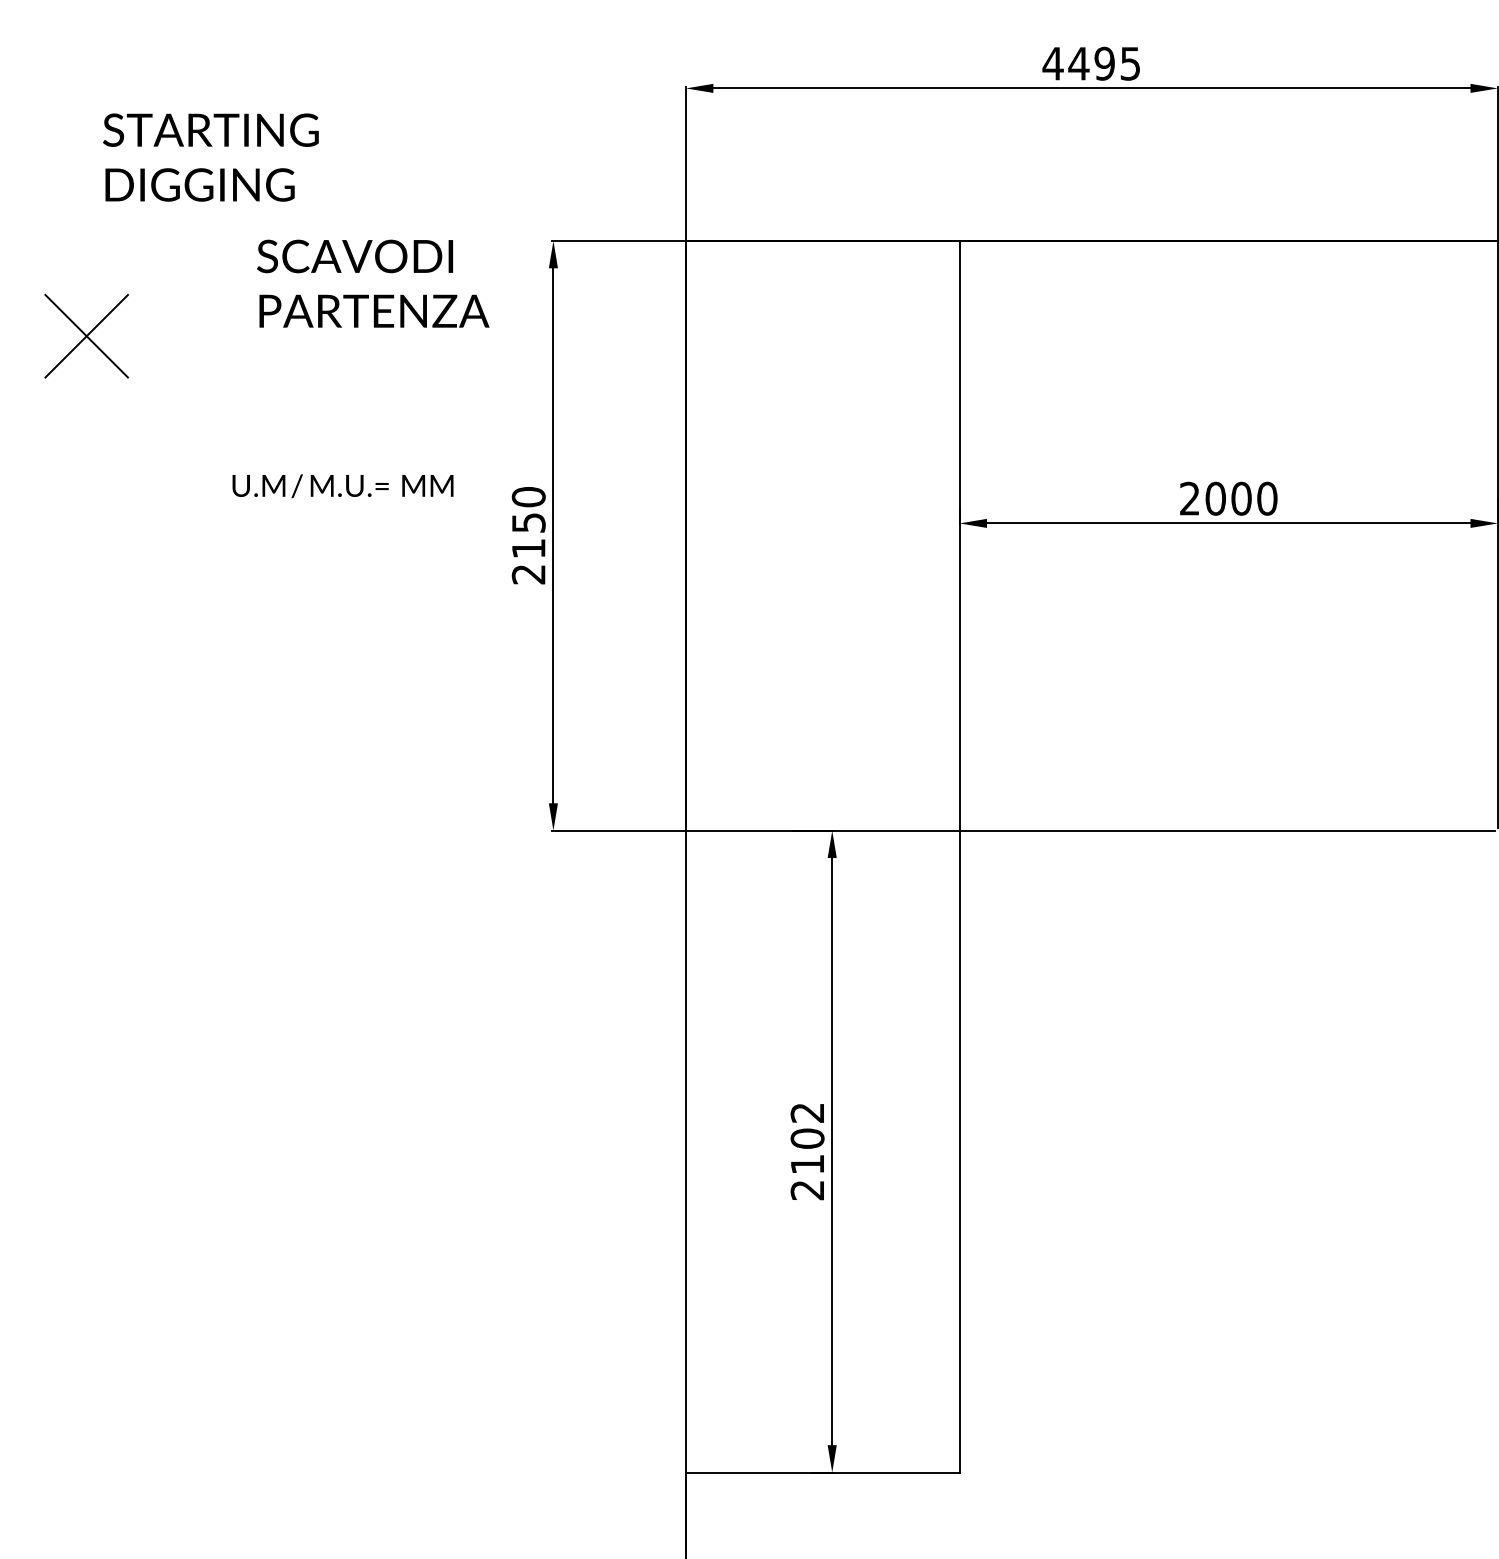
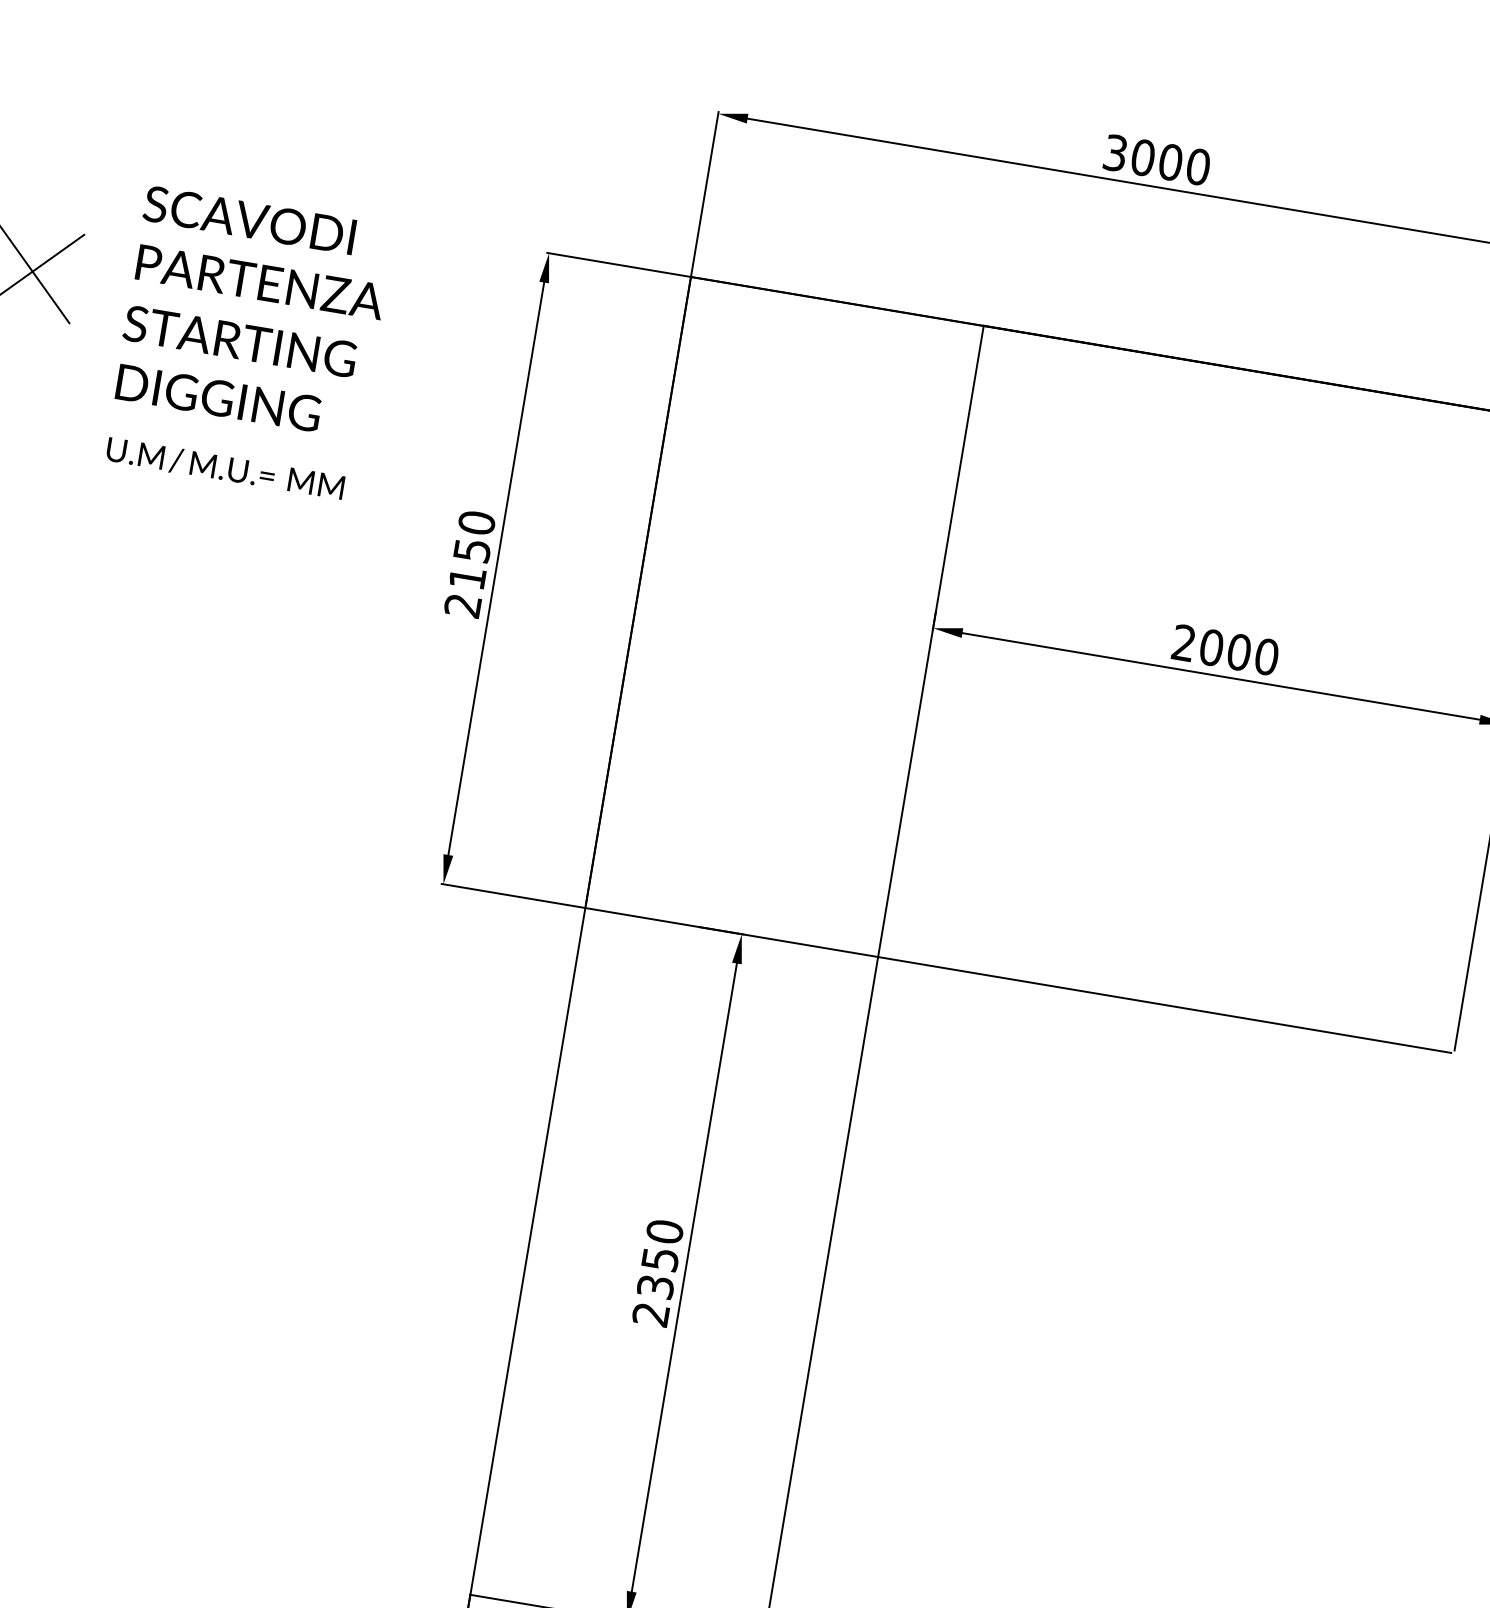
text: (1091, 63) -> (1156, 159), 4495 -> 3000
text: (210, 157) -> (234, 370), moved
text: (373, 283) -> (264, 252), moved
text: (342, 486) -> (224, 469), moved
text: (807, 1138) -> (660, 1259), 2102 -> 2350

